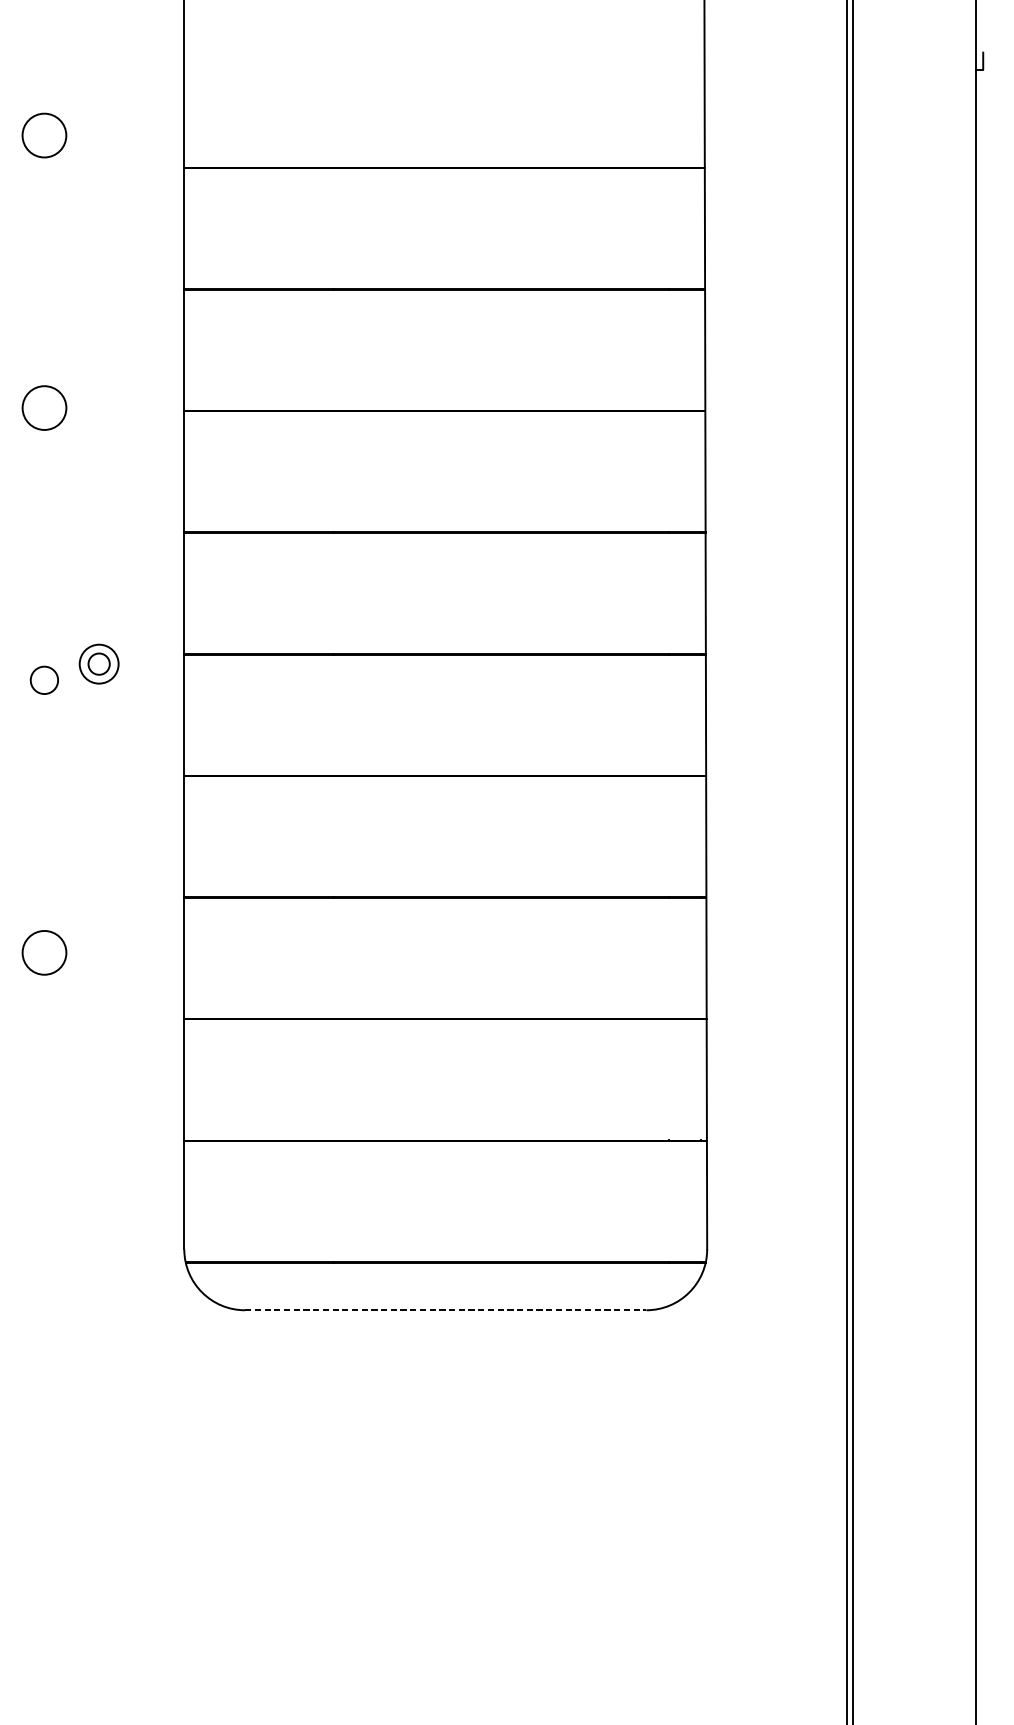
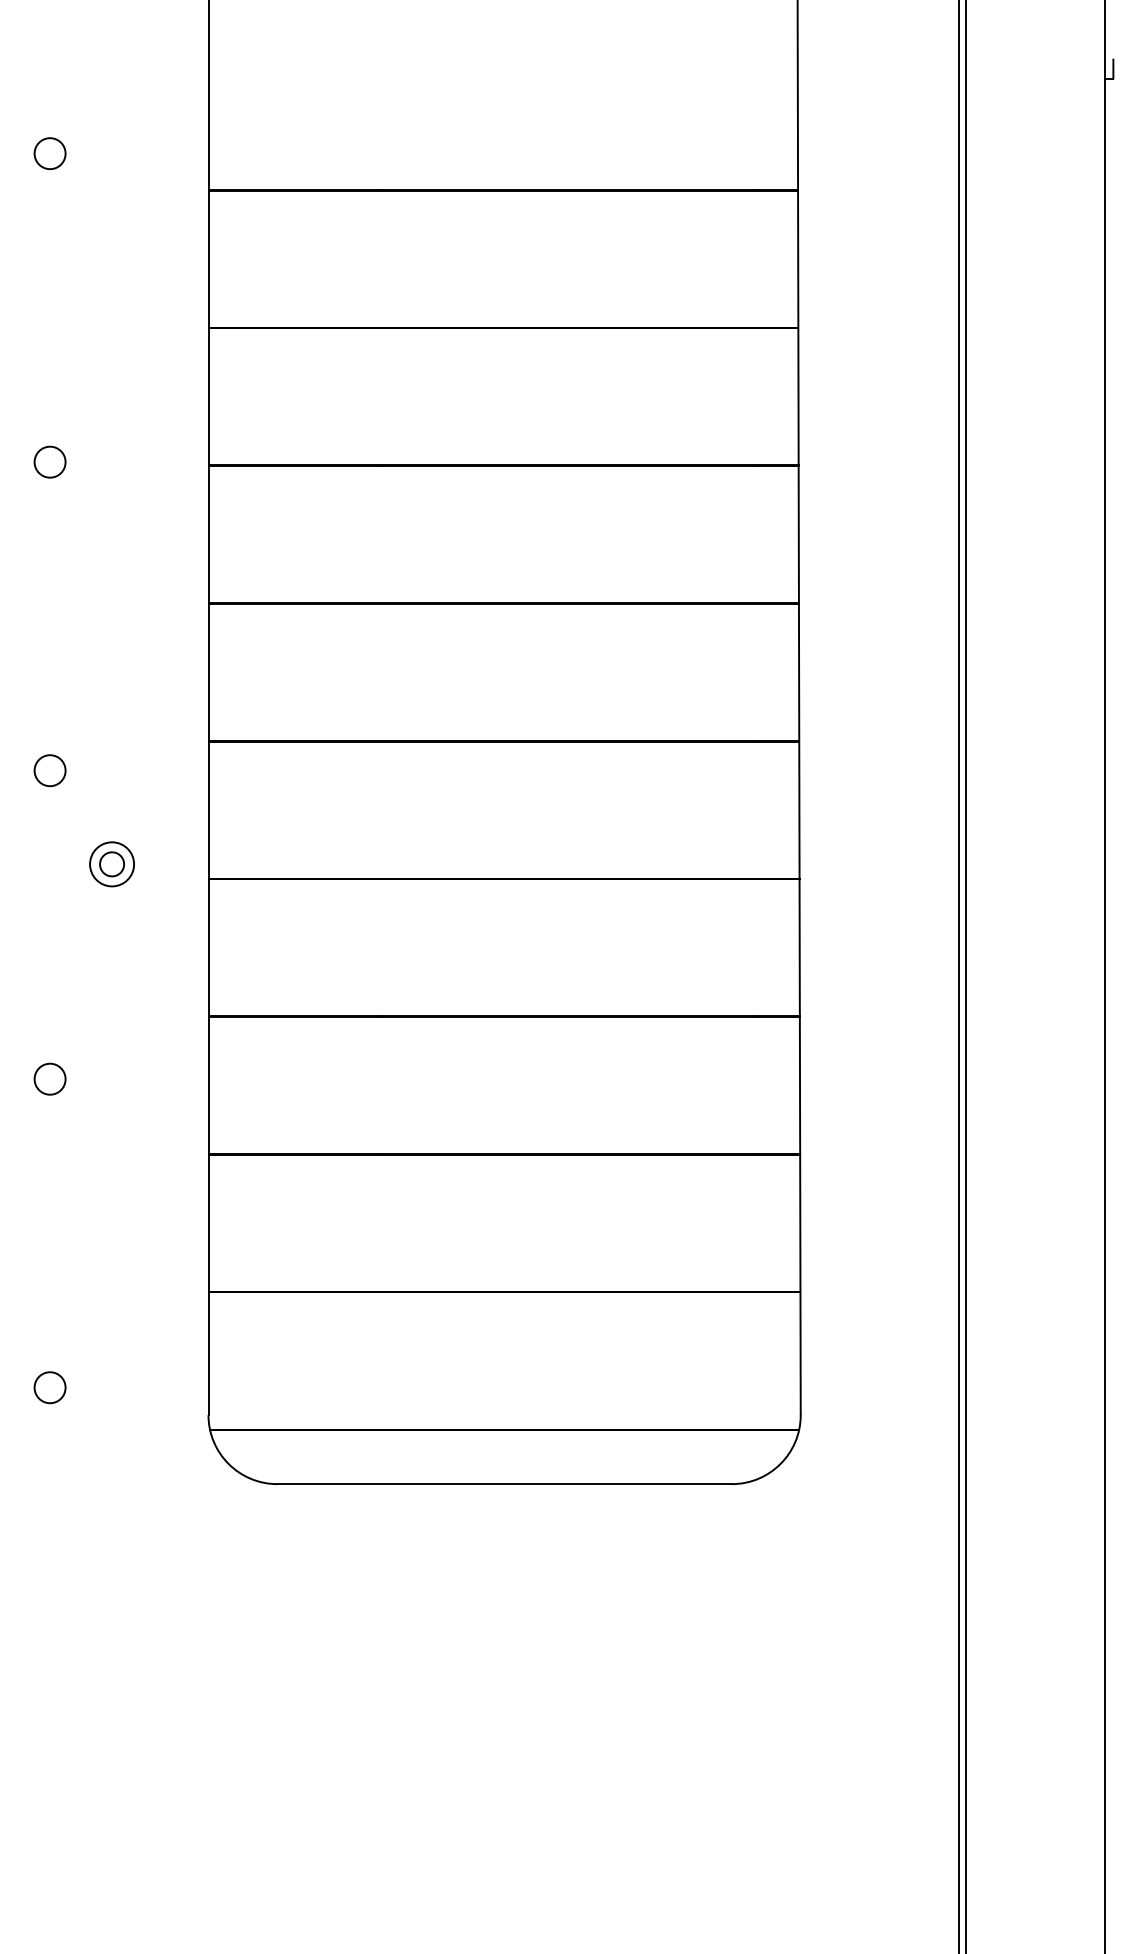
circle: (43, 135) -> (49, 153), size x0.62
circle: (43, 407) -> (49, 461), size x0.62
part: (98, 664) -> (111, 864), moved
circle: (43, 952) -> (49, 1078), size x0.62
circle: (43, 1224) -> (49, 1387), added
line: (446, 1310) -> (505, 1484), dashed -> solid

